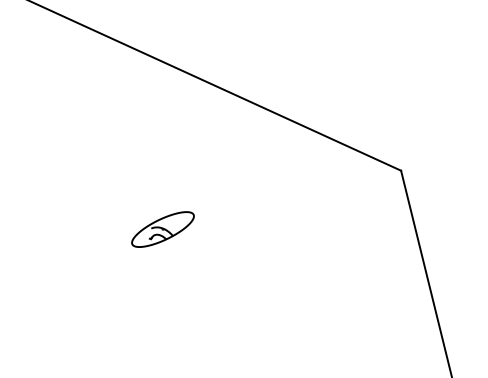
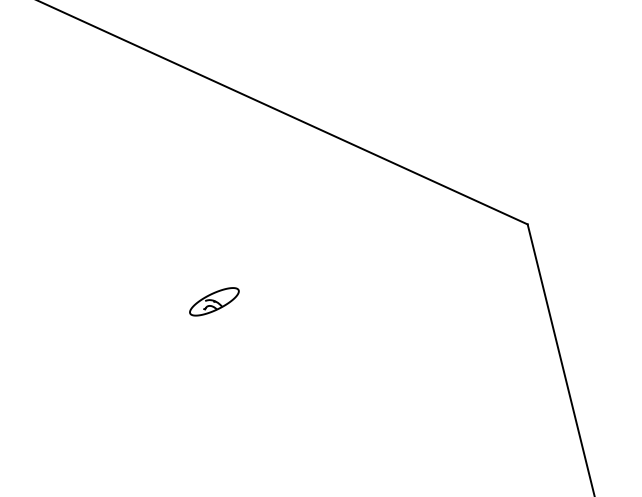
part: (162, 229) -> (213, 301), size x0.6

